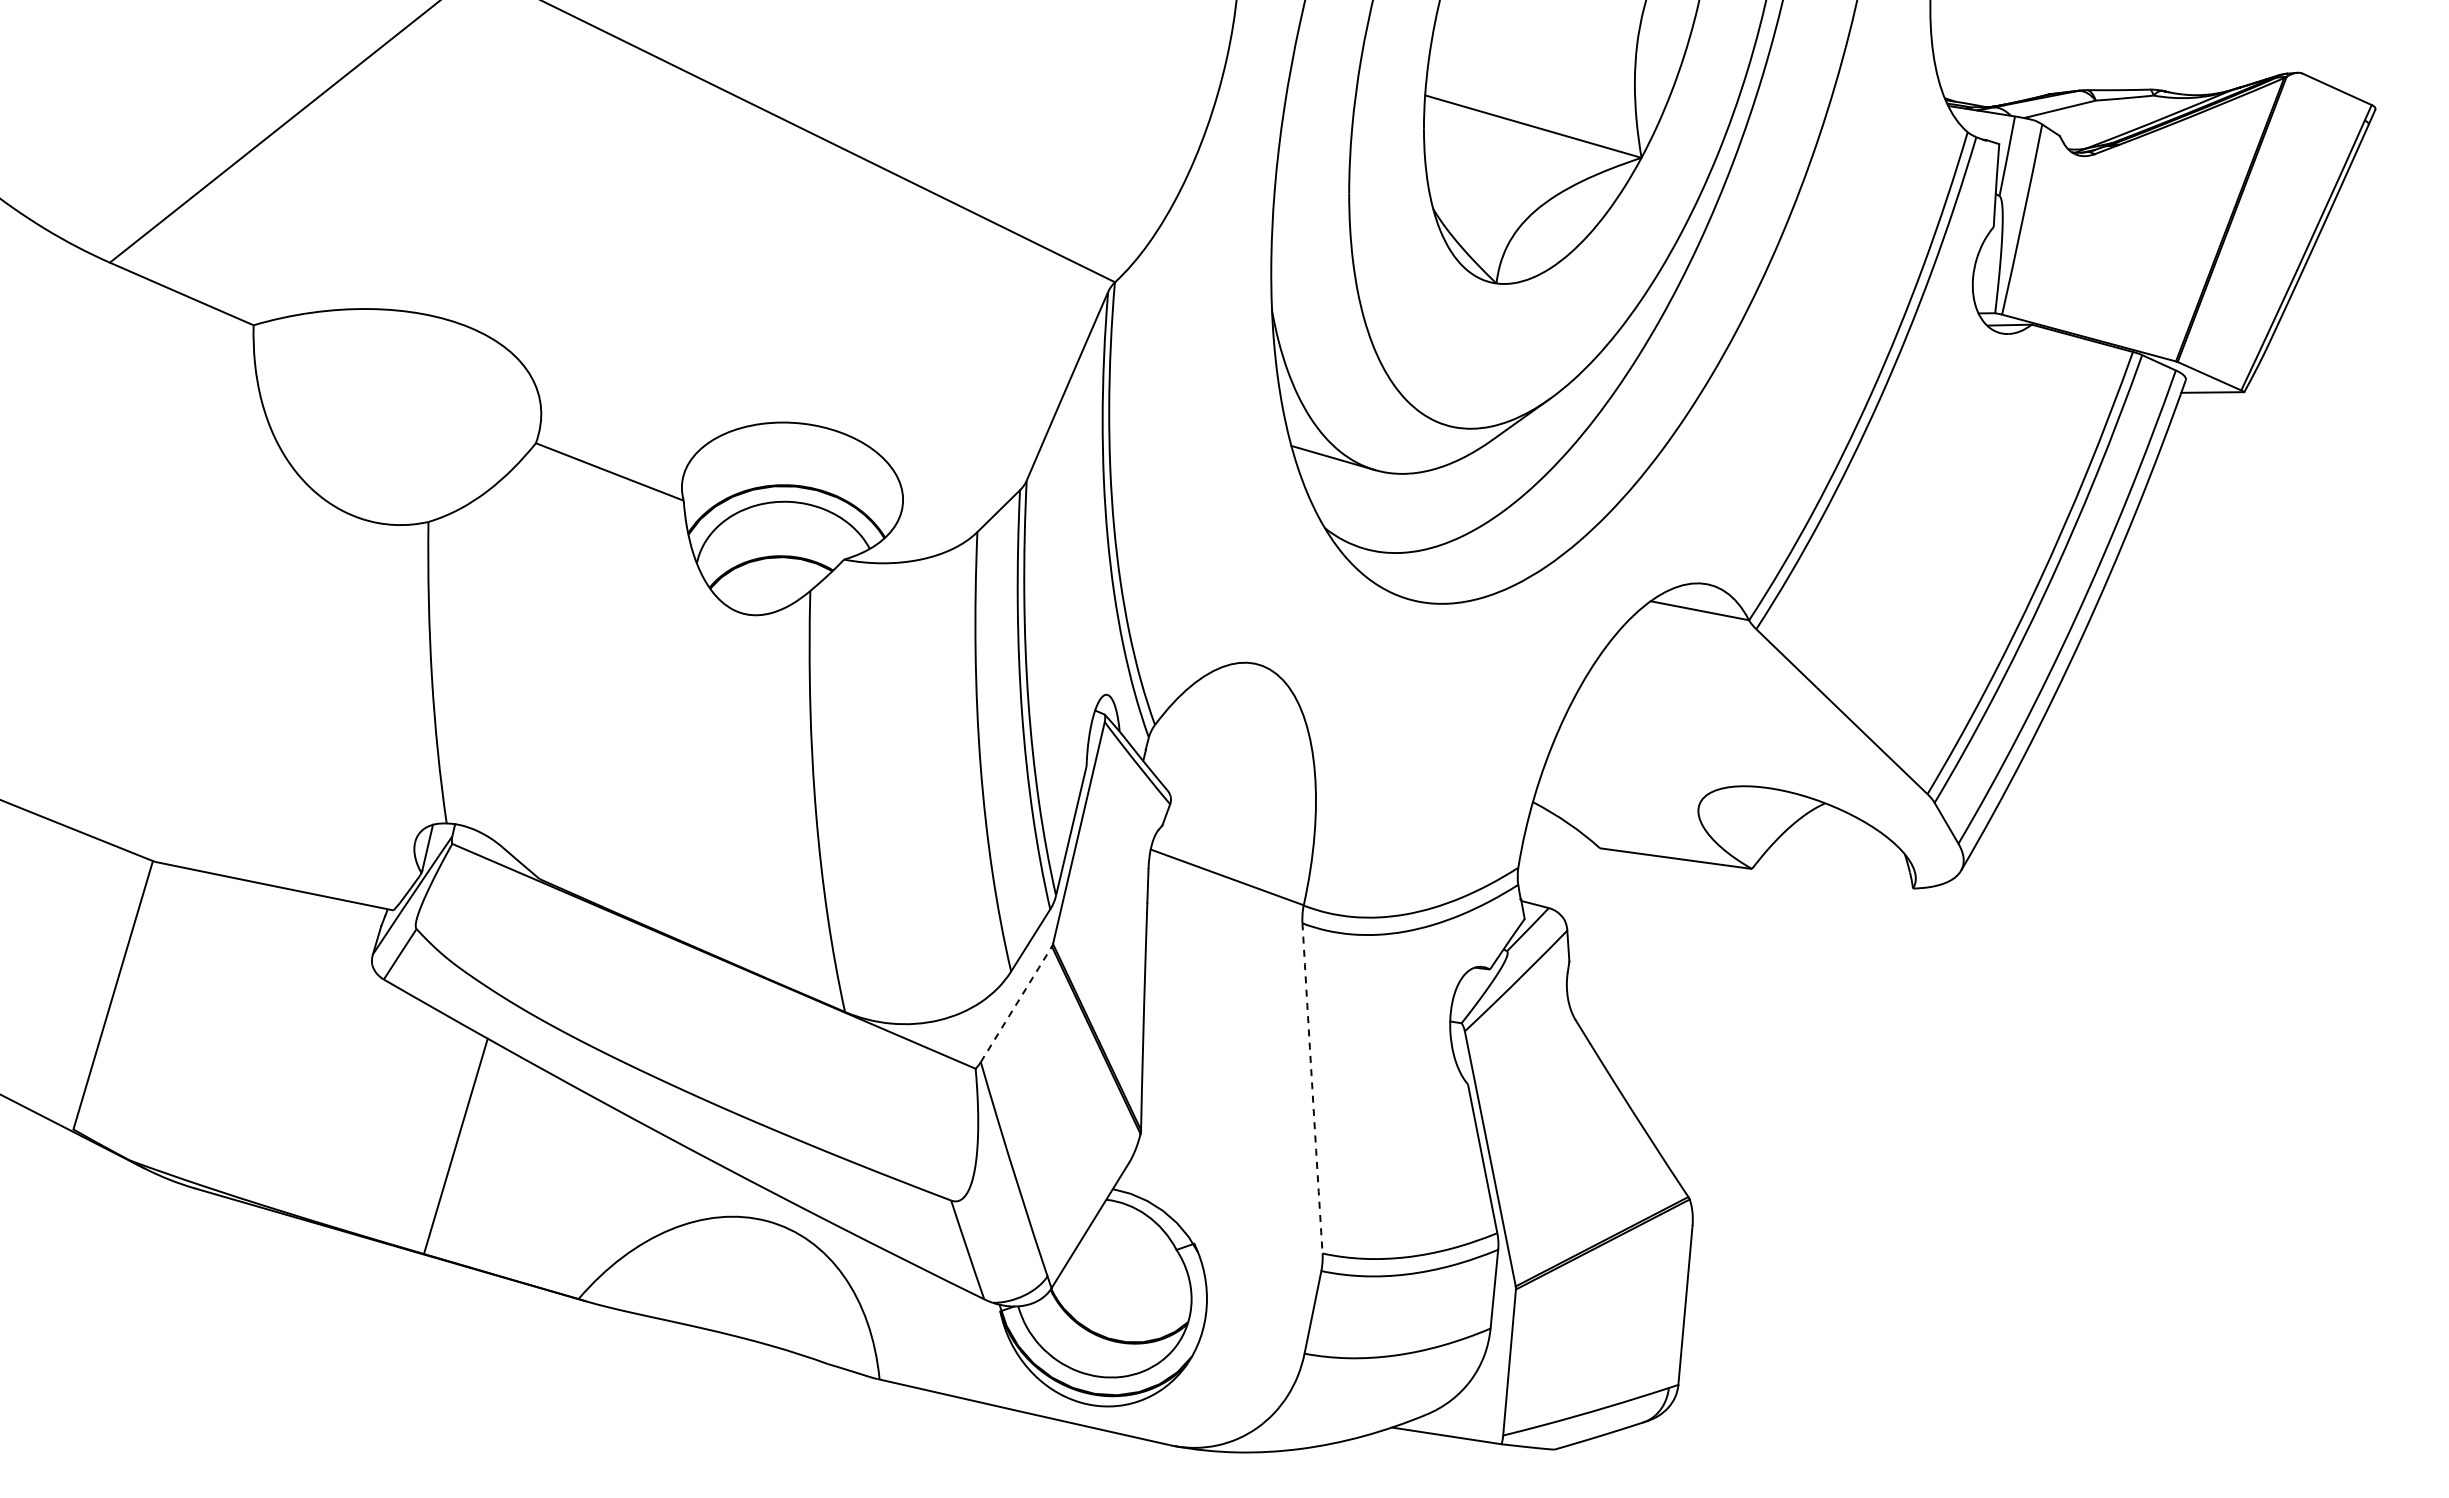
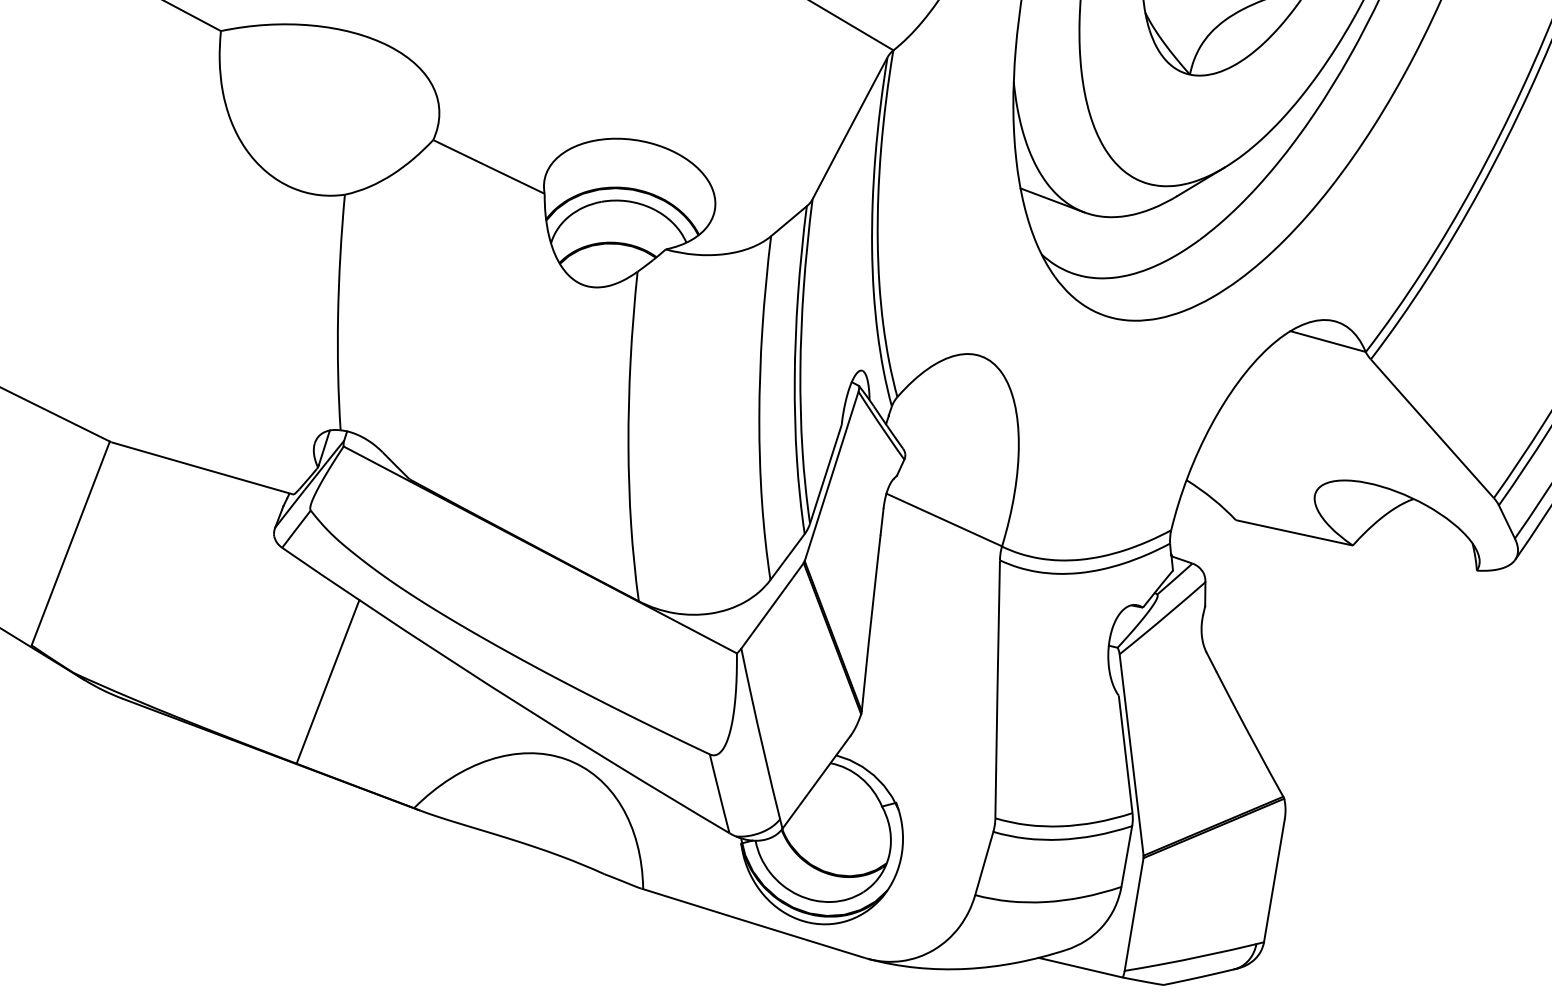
line: (1016, 1004) -> (772, 605), dashed -> solid
arc: (1312, 1088) -> (997, 689), dashed -> solid

